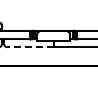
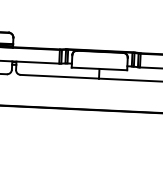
line: (29, 47) -> (58, 77), dashed -> solid

